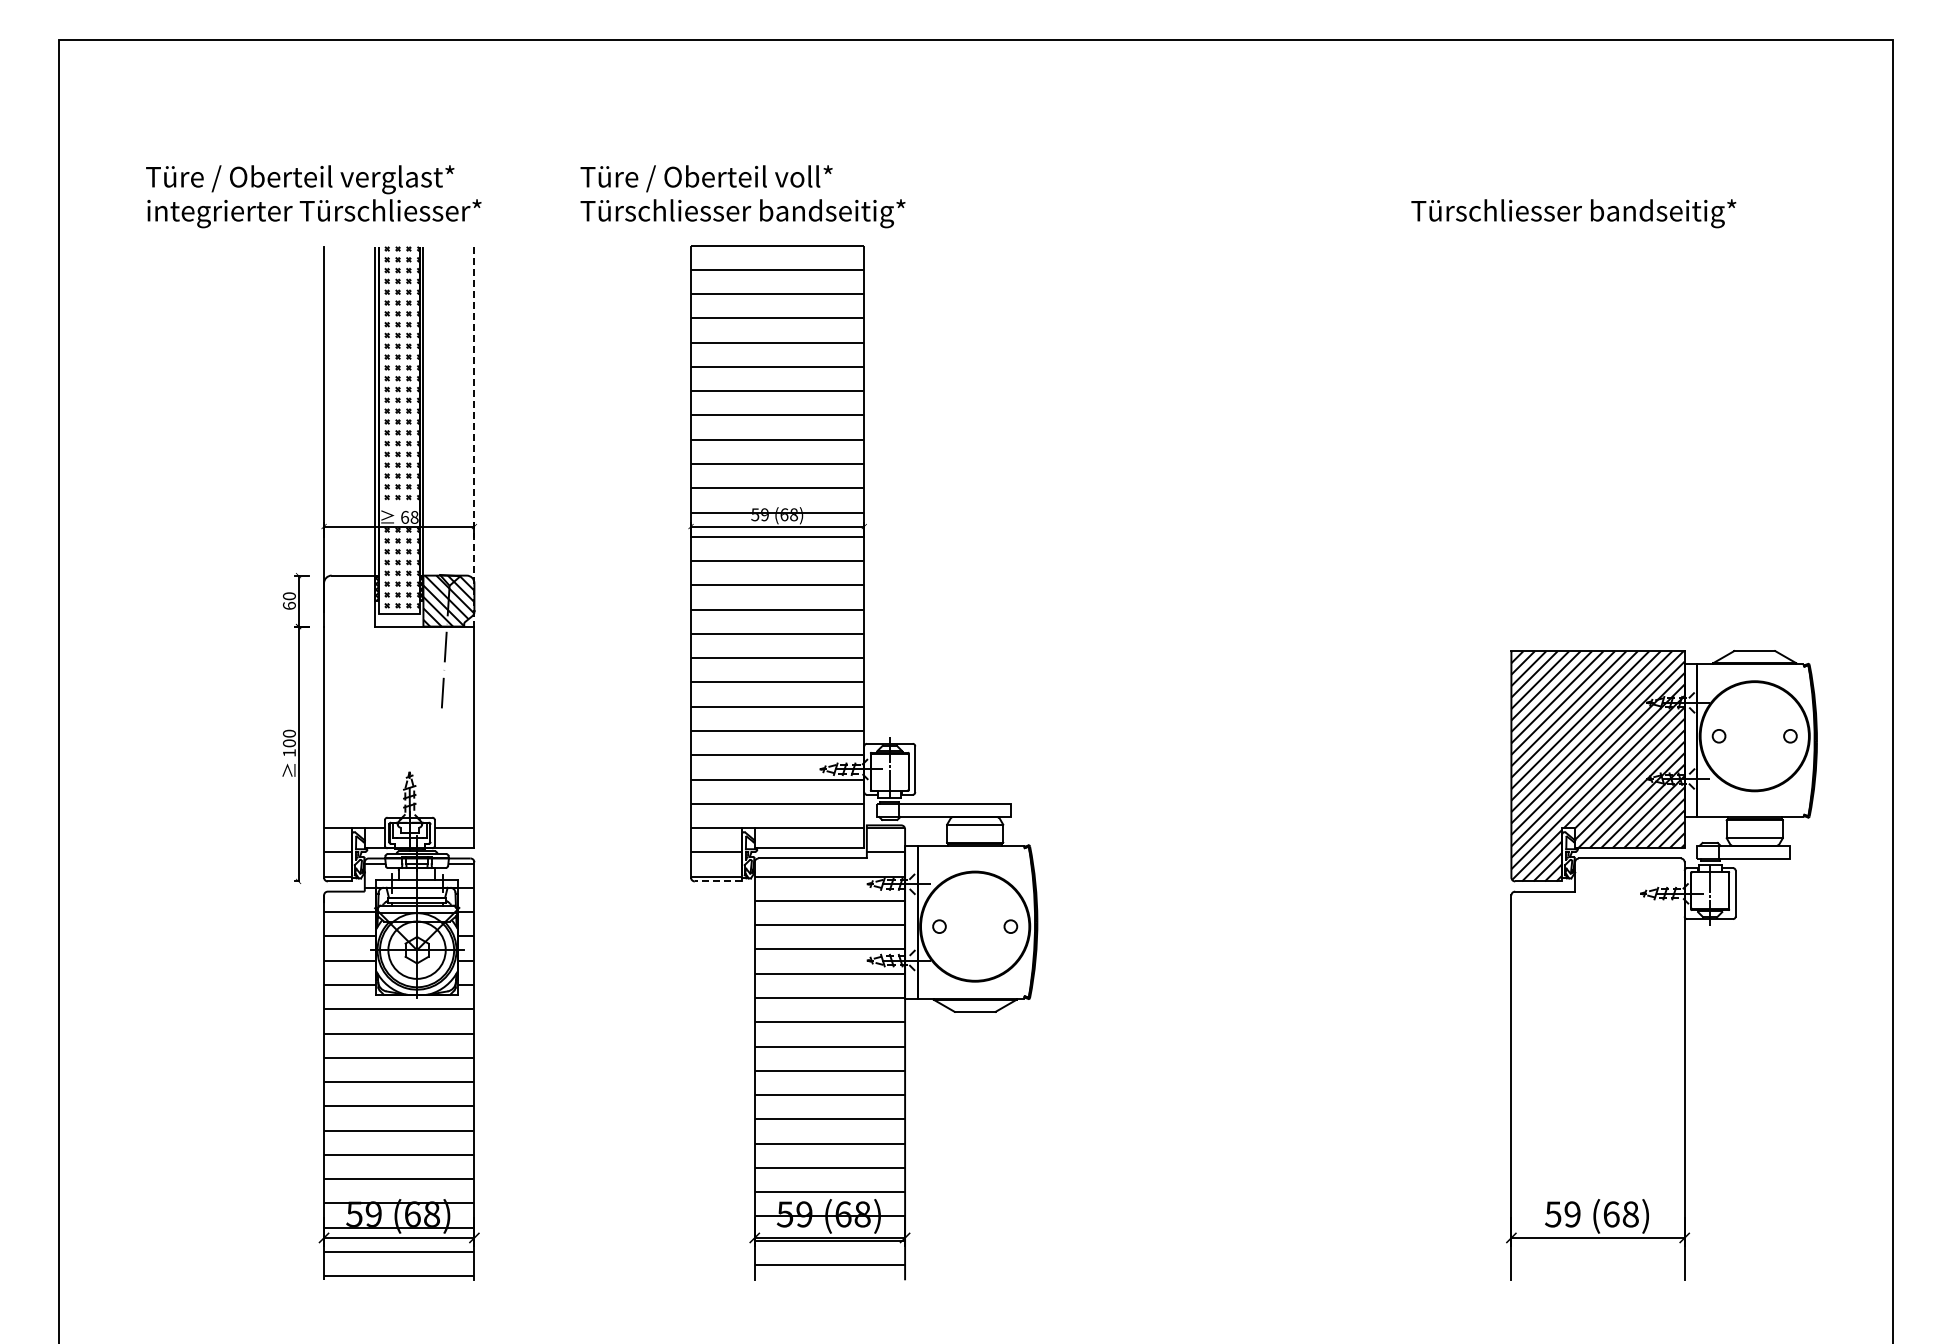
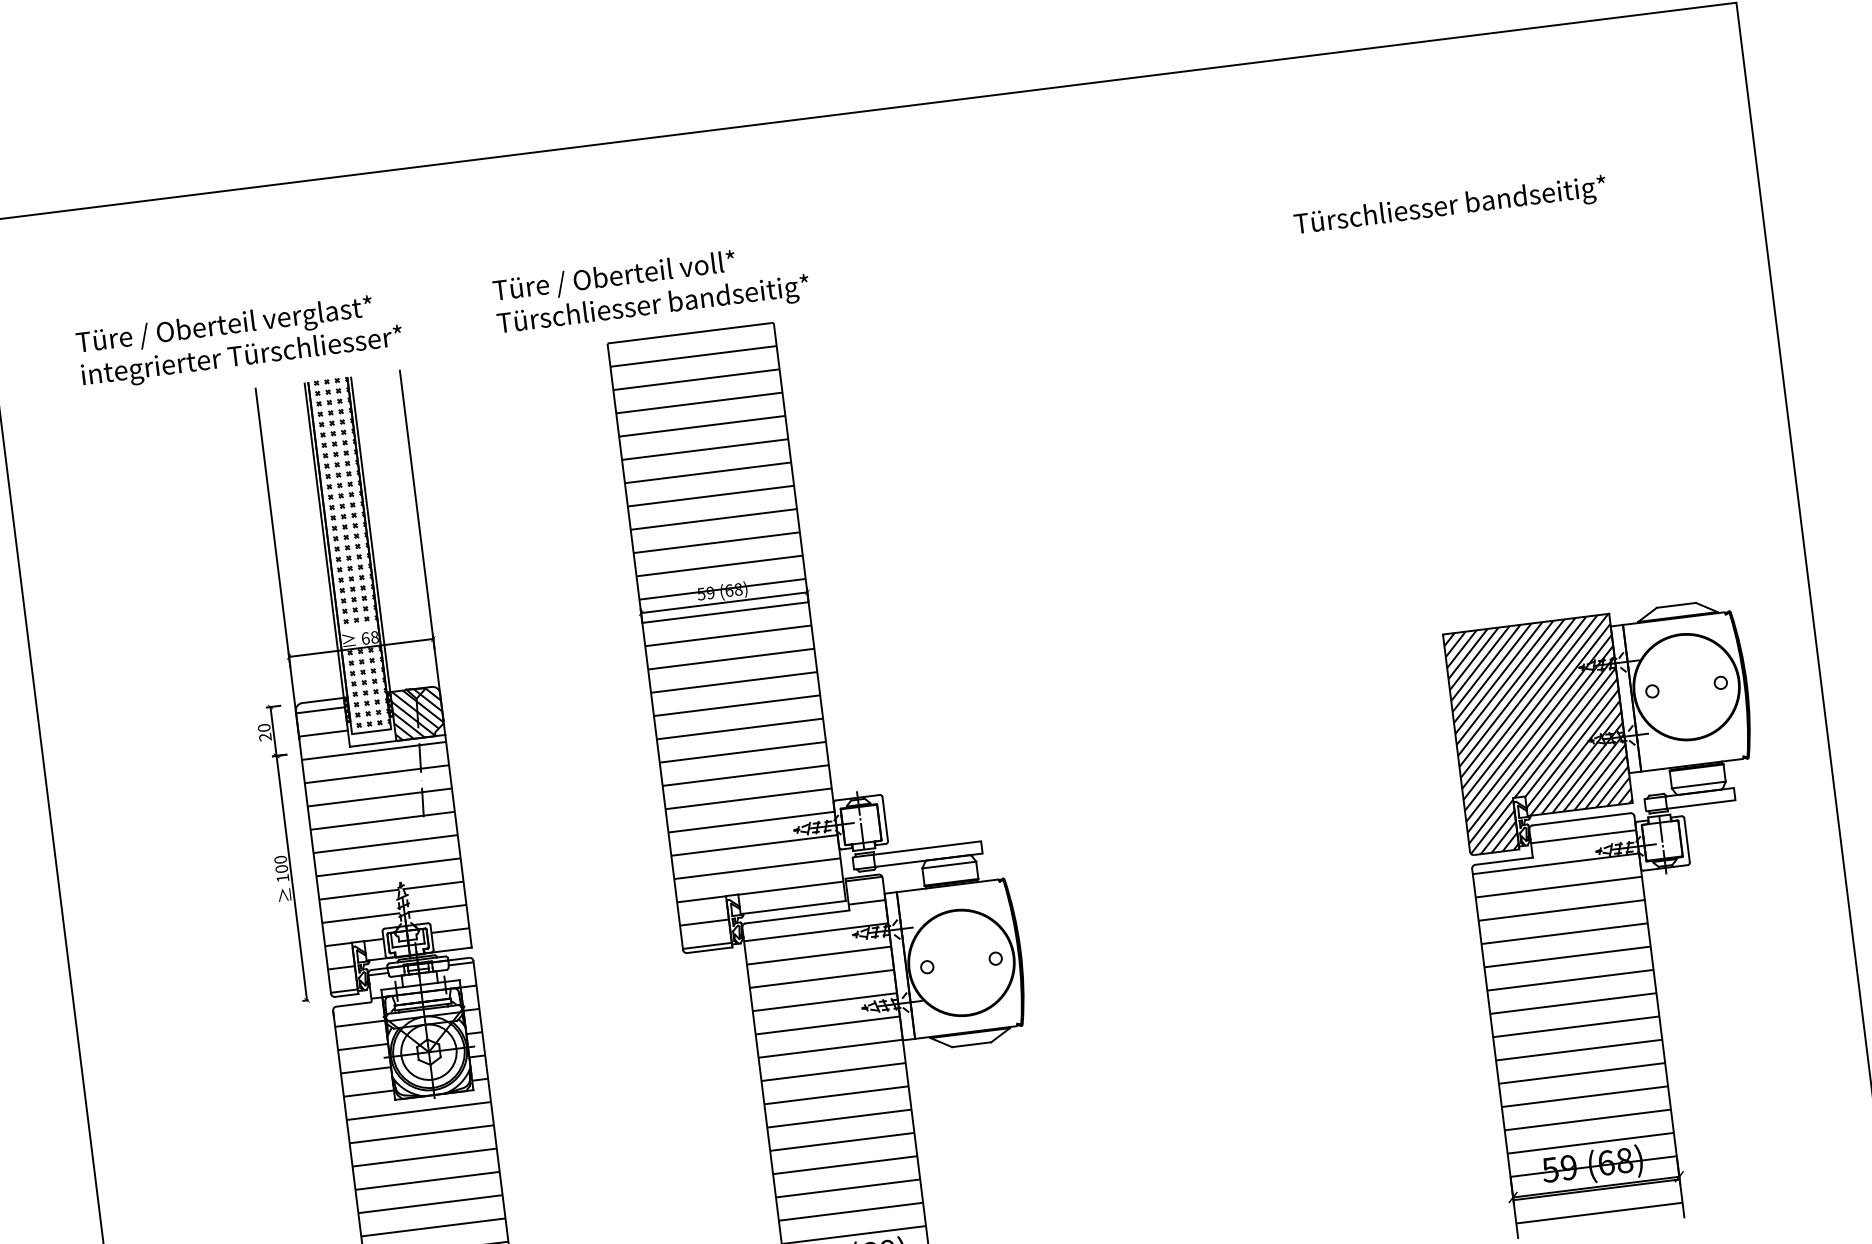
line: (474, 436) -> (422, 552), dashed -> solid
text: (288, 605) -> (264, 736), 60 -> 20
hatch: (399, 694) -> (381, 809), added
line: (718, 881) -> (709, 950), dashed -> solid
hatch: (1597, 1070) -> (1575, 1026), added

